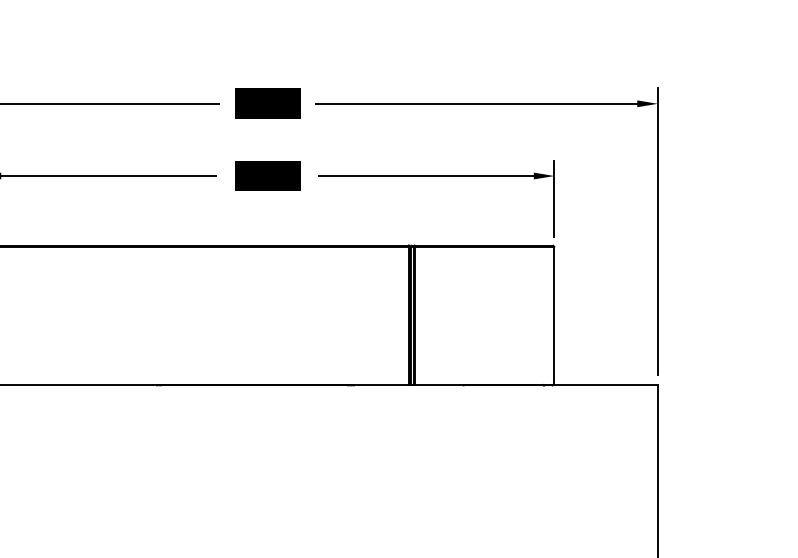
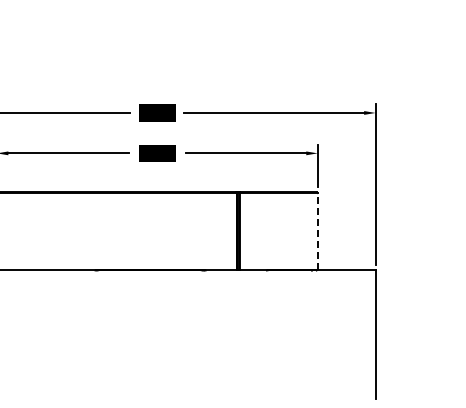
line: (553, 315) -> (317, 231), solid -> dashed

